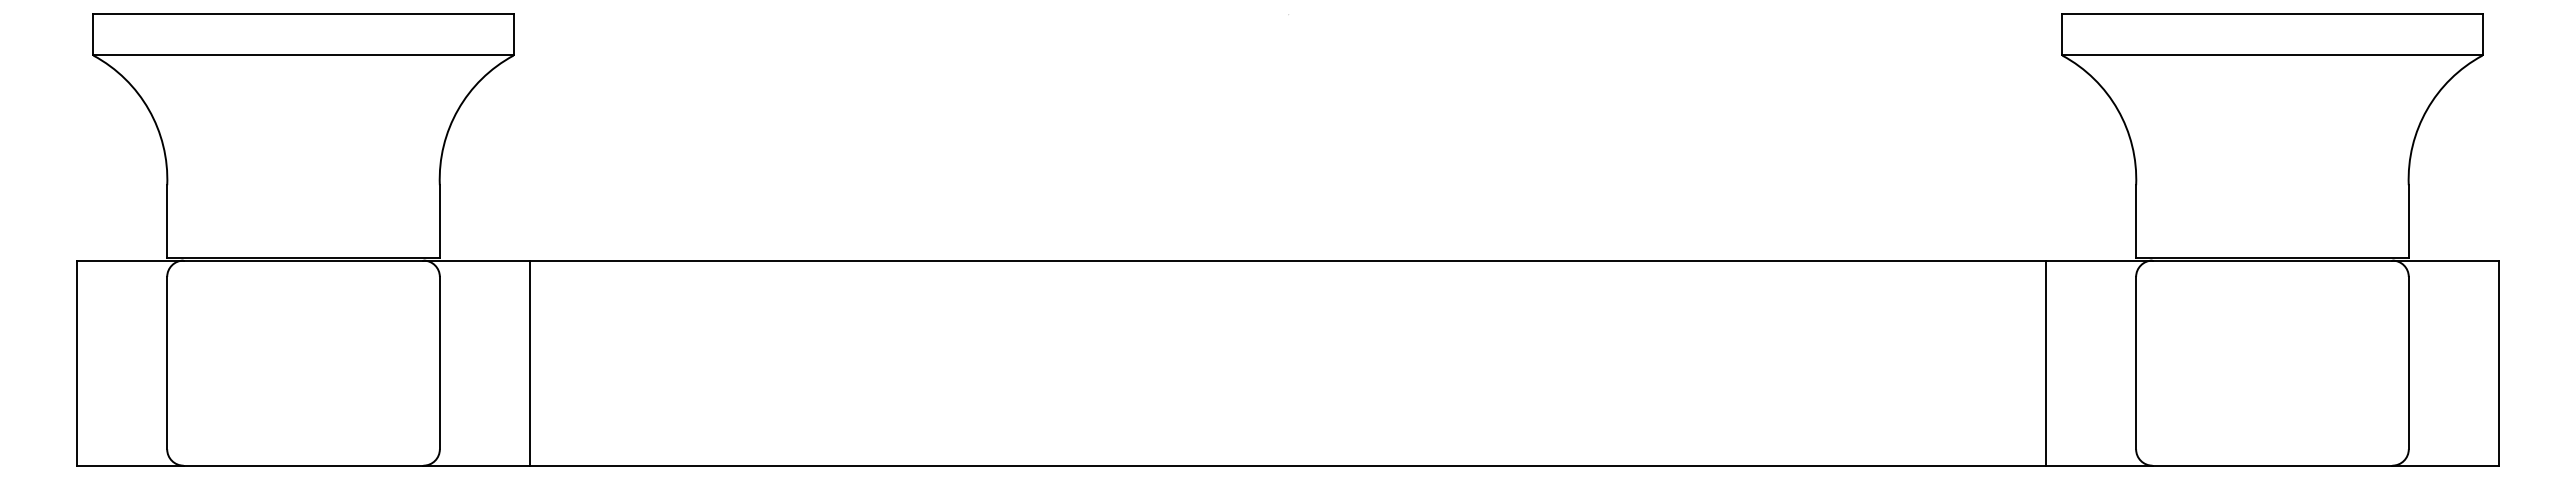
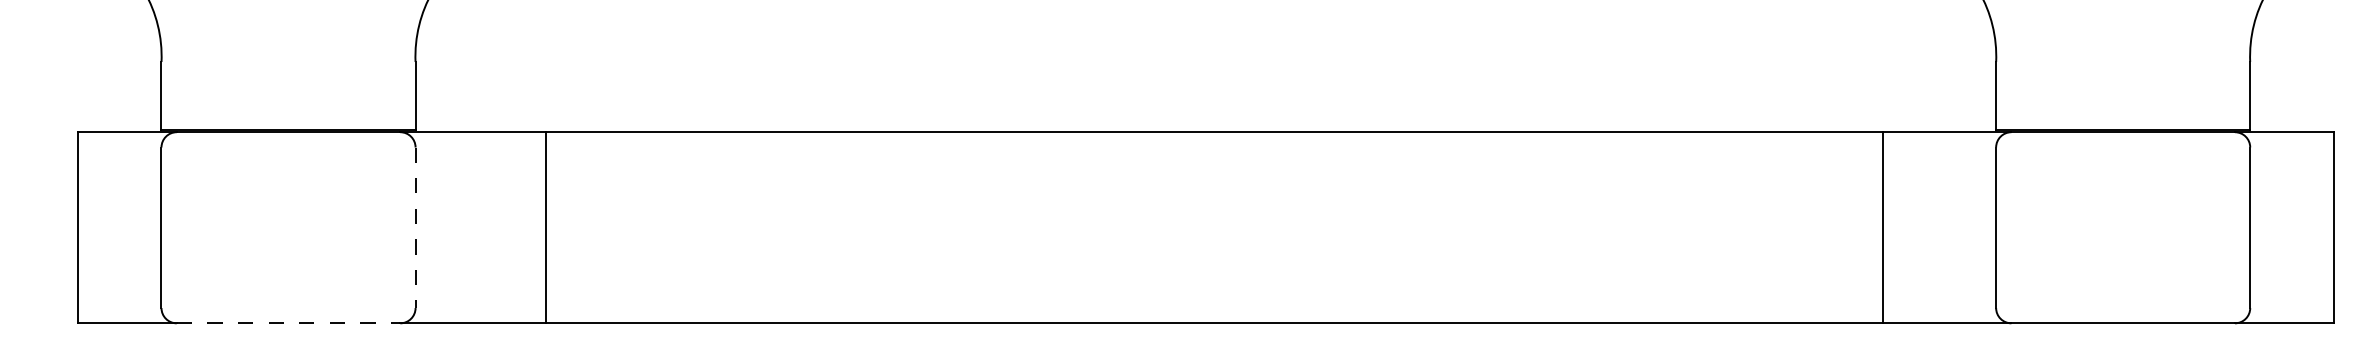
line: (529, 362) -> (545, 227), moved
line: (2046, 362) -> (1883, 227), moved
line: (439, 363) -> (415, 228), solid -> dashed
line: (303, 465) -> (288, 323), solid -> dashed

